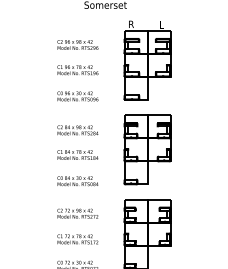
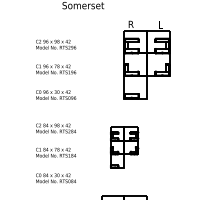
part: (147, 60) -> (146, 59), moved
part: (147, 149) -> (124, 147), size x0.6

